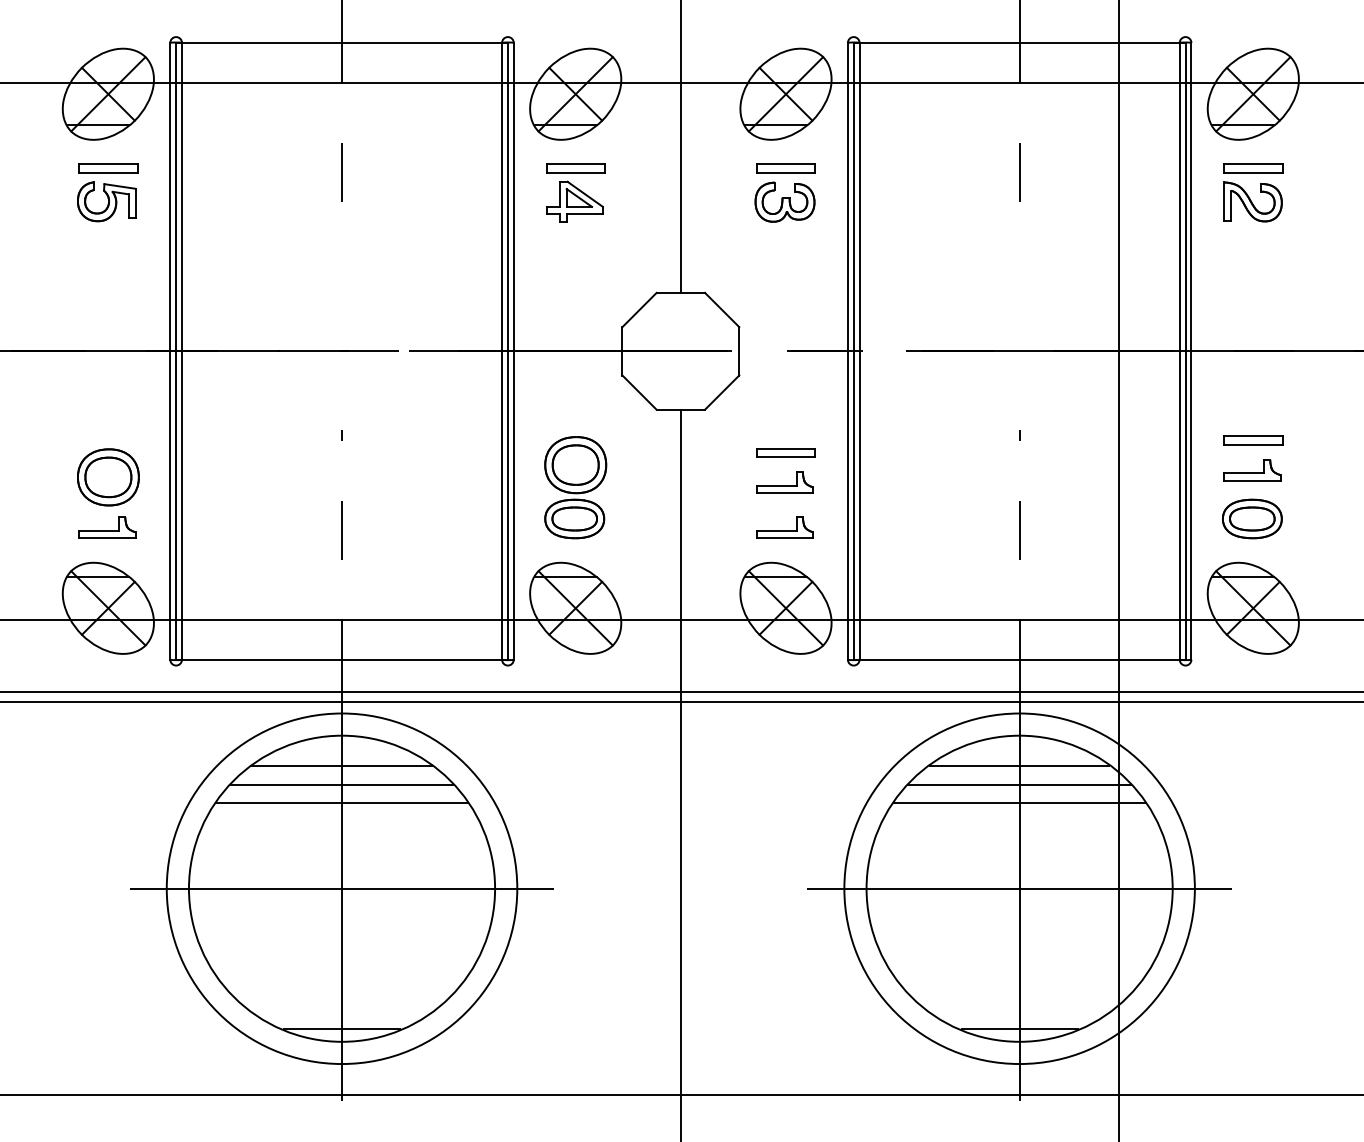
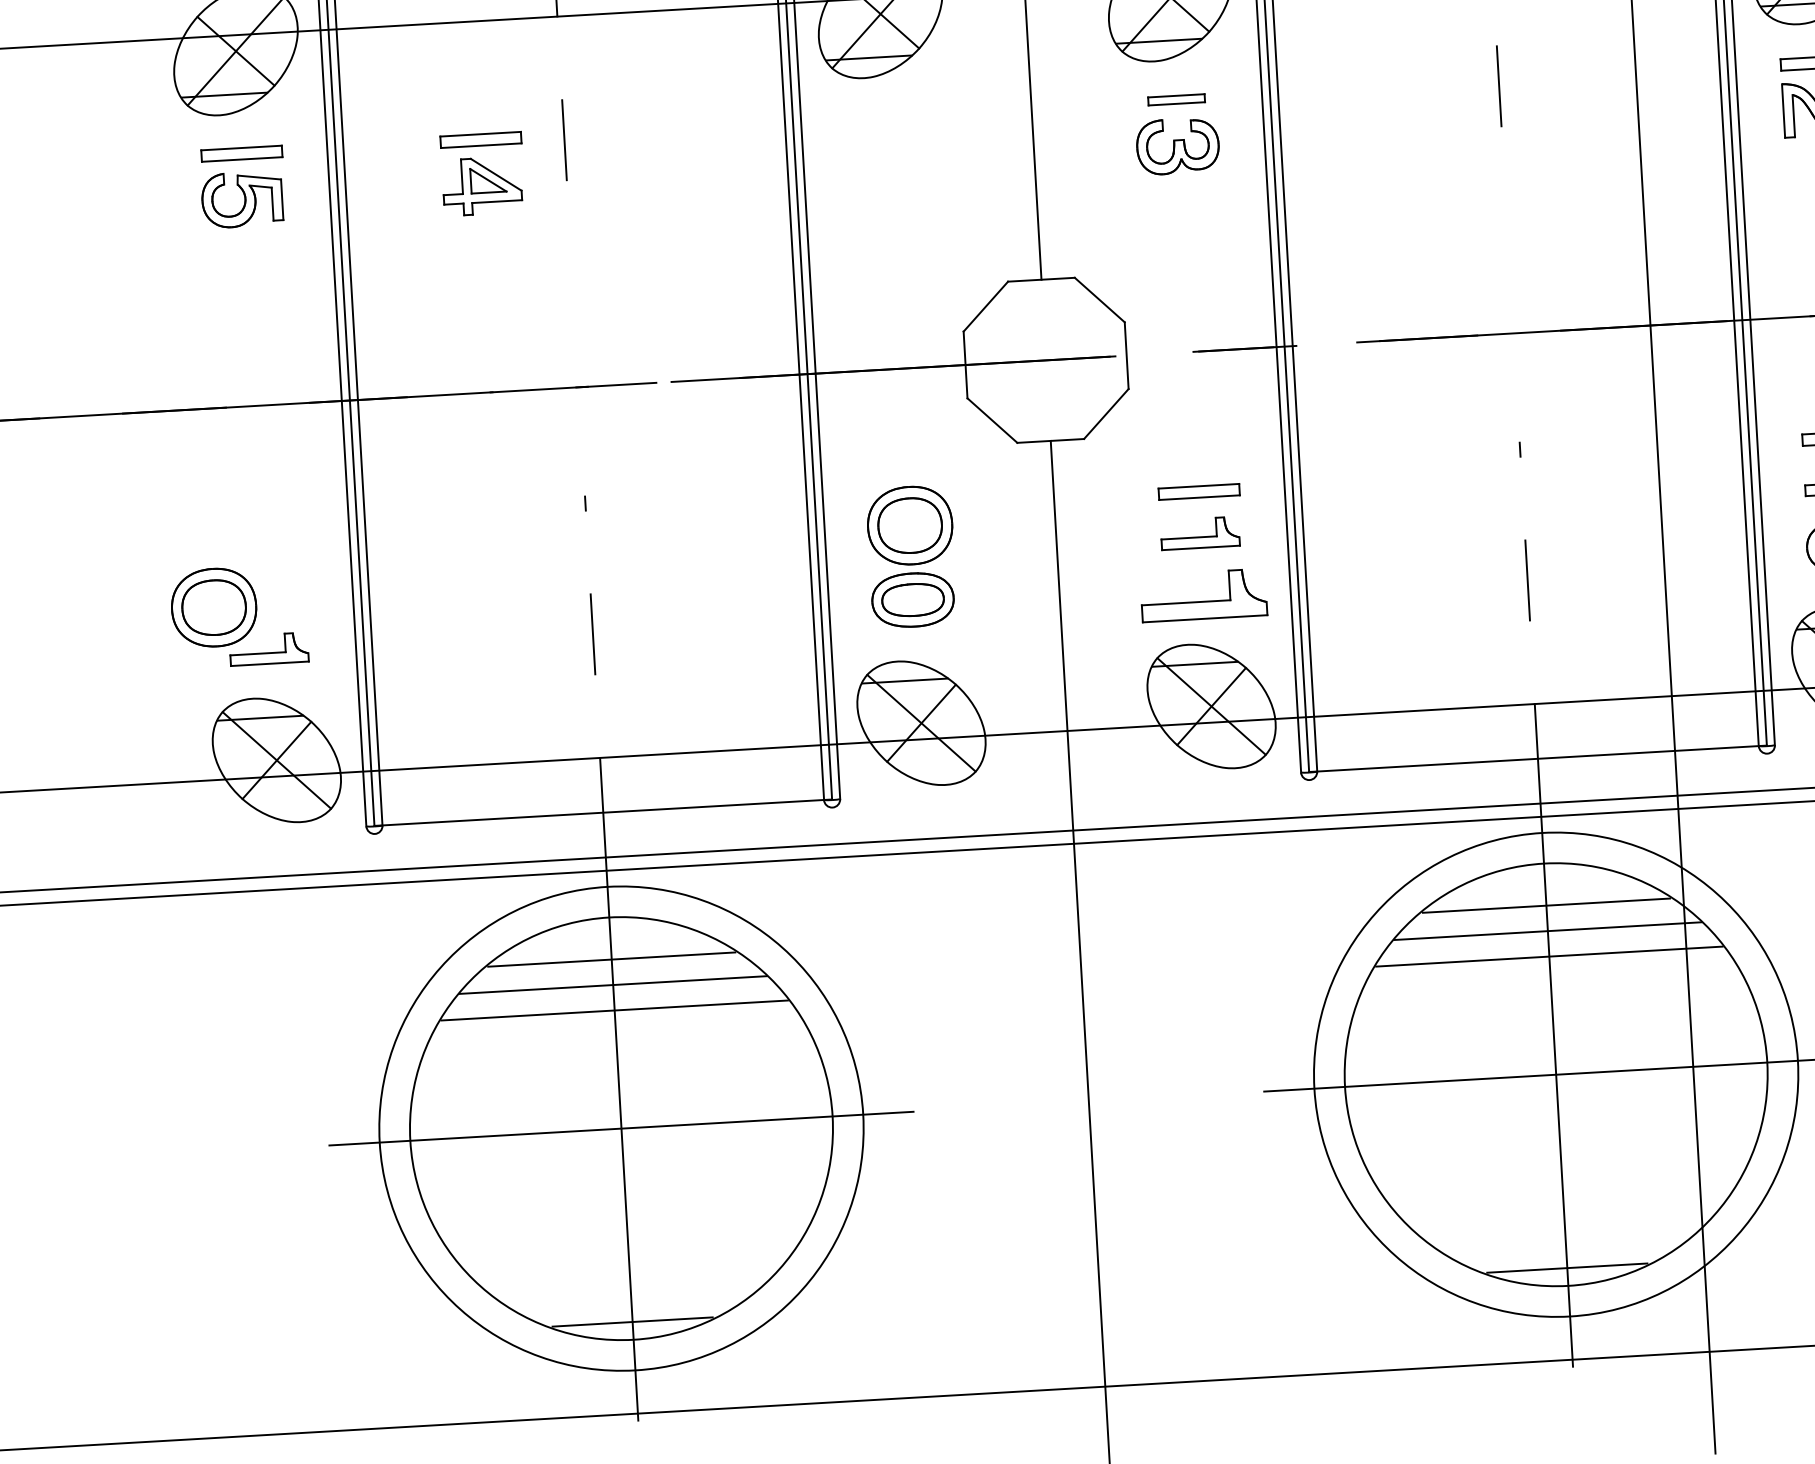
part: (785, 168) -> (1175, 99), size x0.7
part: (575, 192) -> (482, 173), moved
part: (108, 477) -> (214, 607), moved
part: (784, 527) -> (1203, 595), size x1.6

